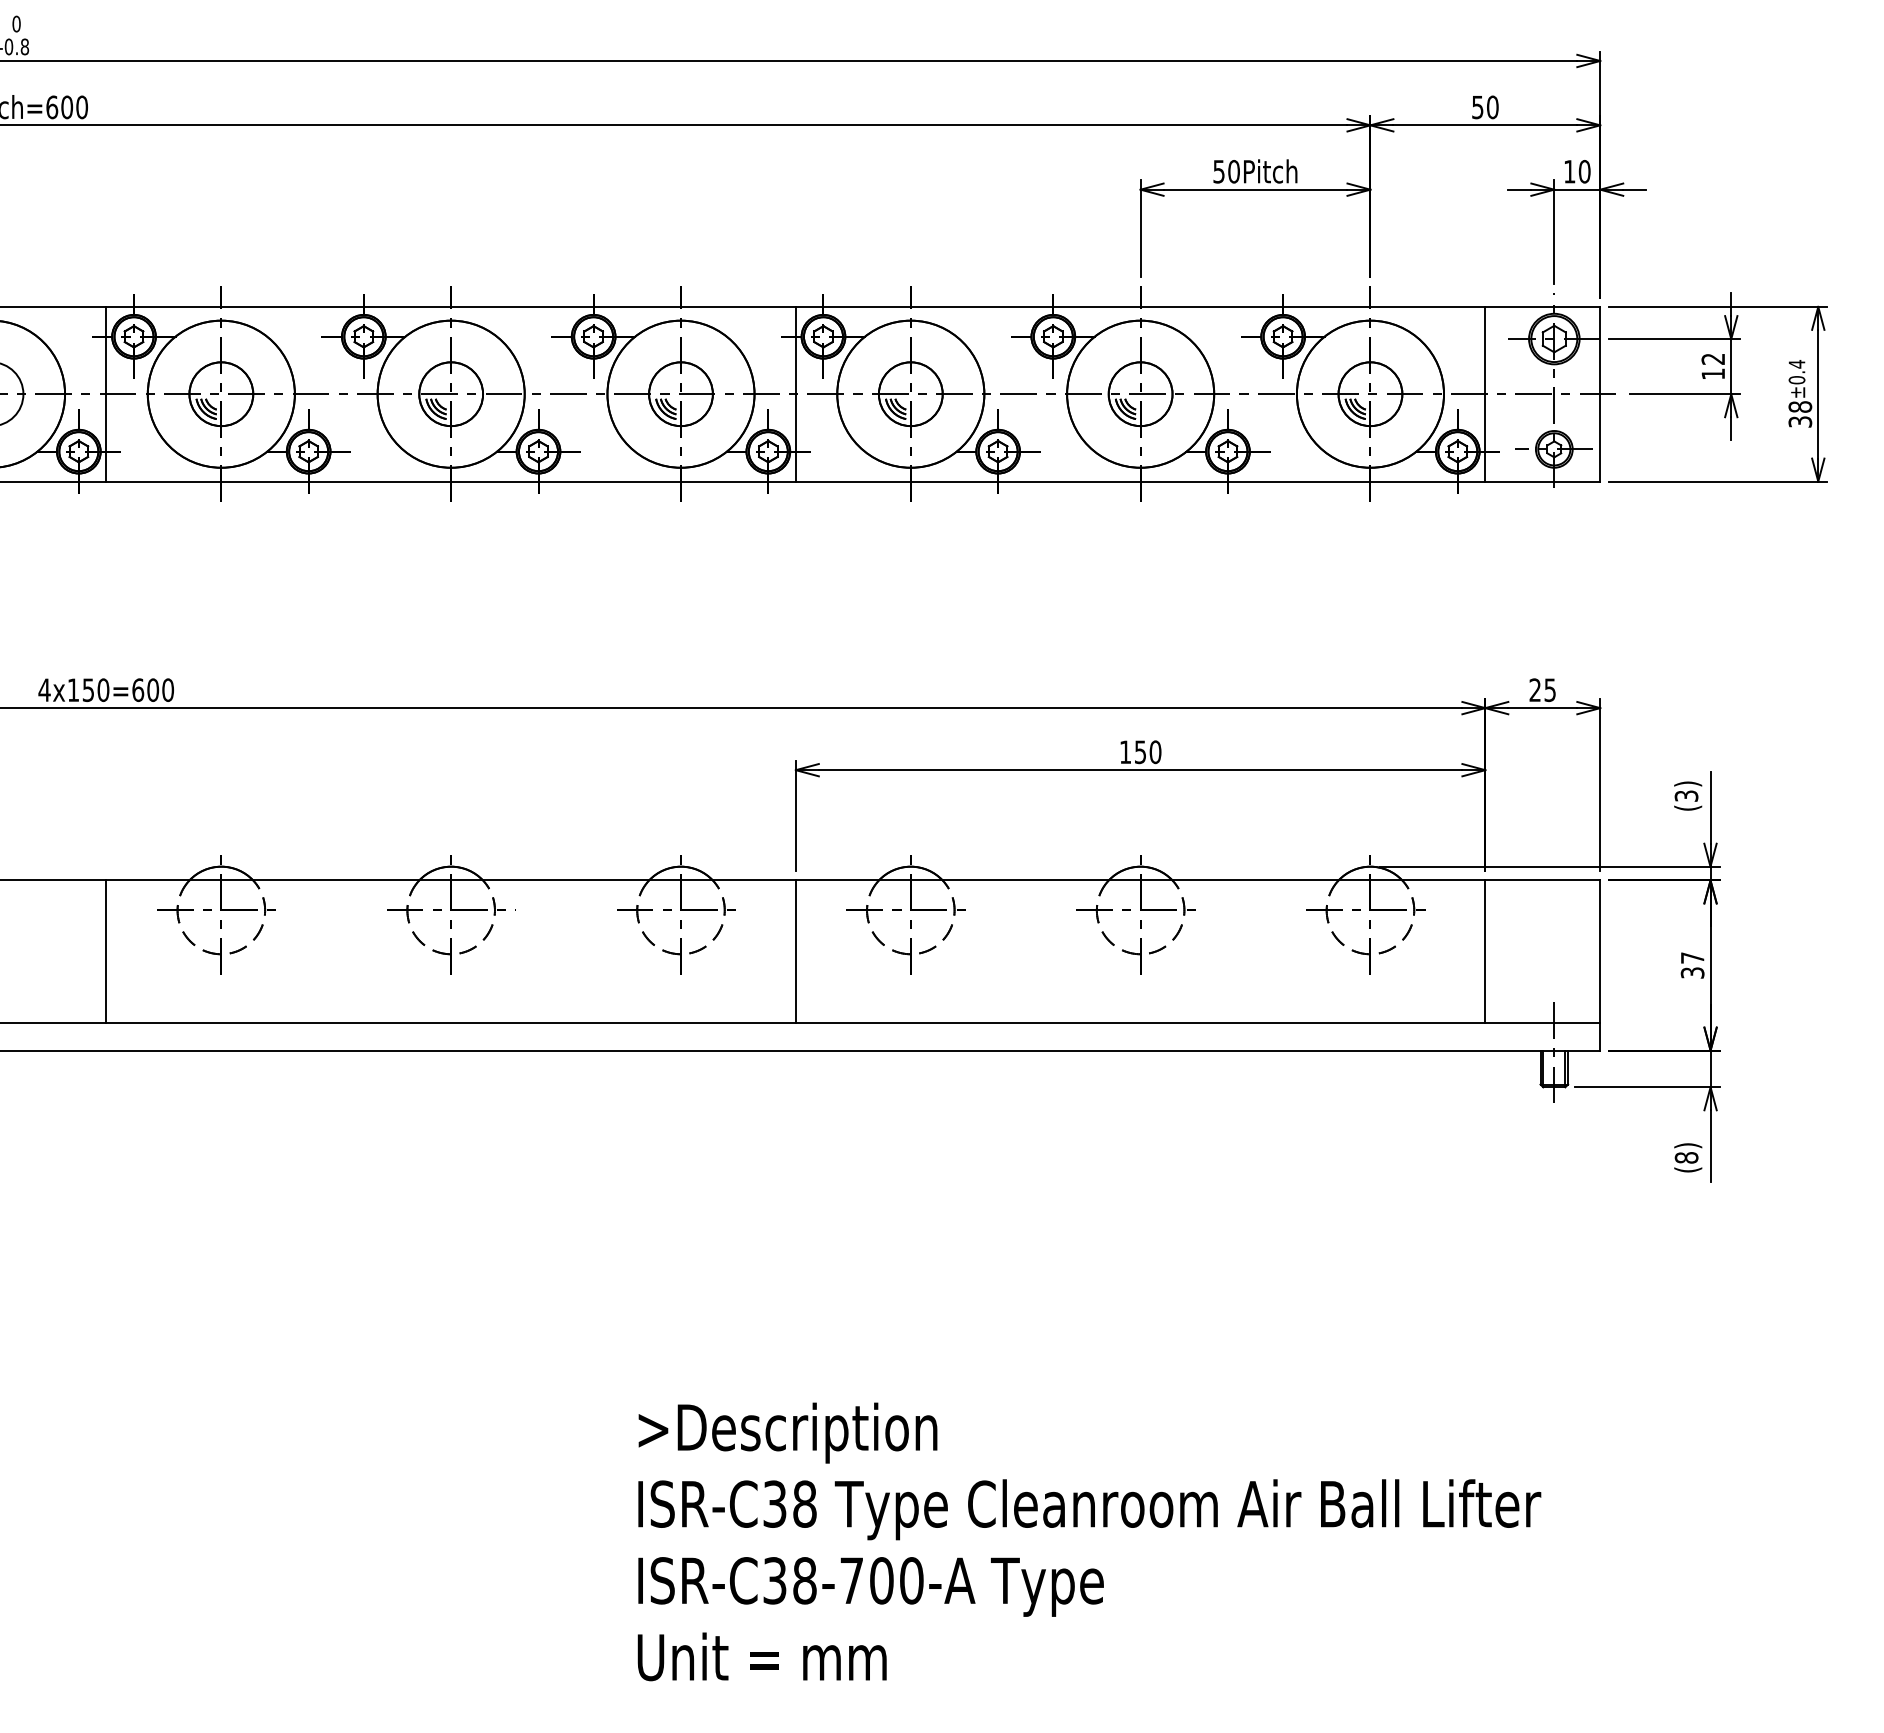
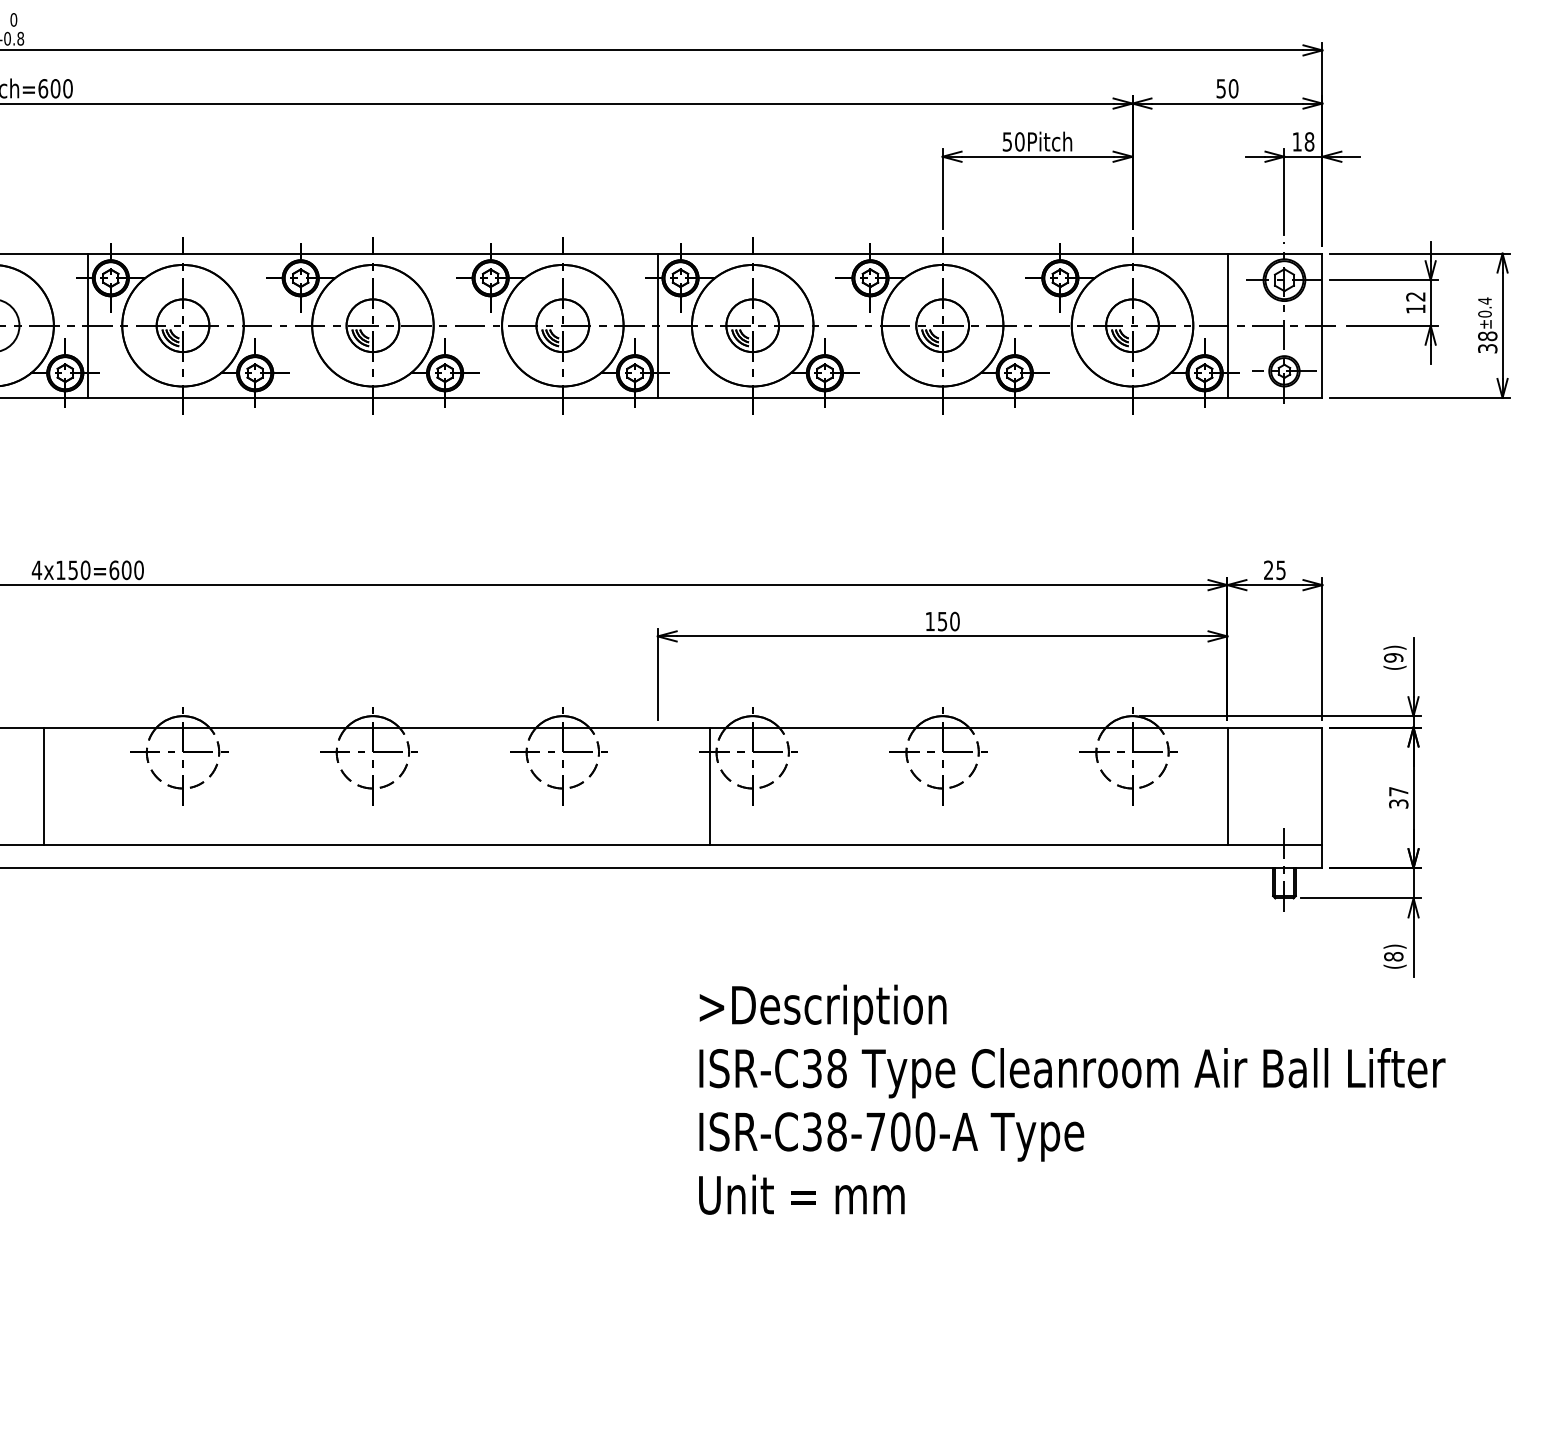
text: (1584, 171) -> (1309, 141), 10 -> 18
text: (1686, 796) -> (1393, 658), (3) -> (9)
line: (106, 951) -> (44, 786), moved
line: (795, 951) -> (709, 786), moved
text: (1089, 1541) -> (1072, 1099), moved

